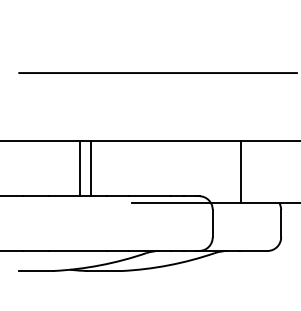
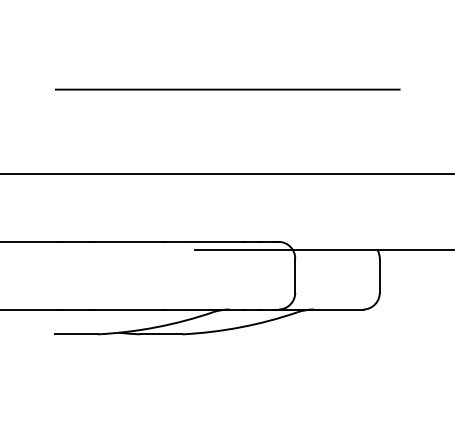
line: (80, 168) -> (131, 207), removed
line: (90, 168) -> (144, 207), removed
line: (241, 172) -> (330, 212), removed

